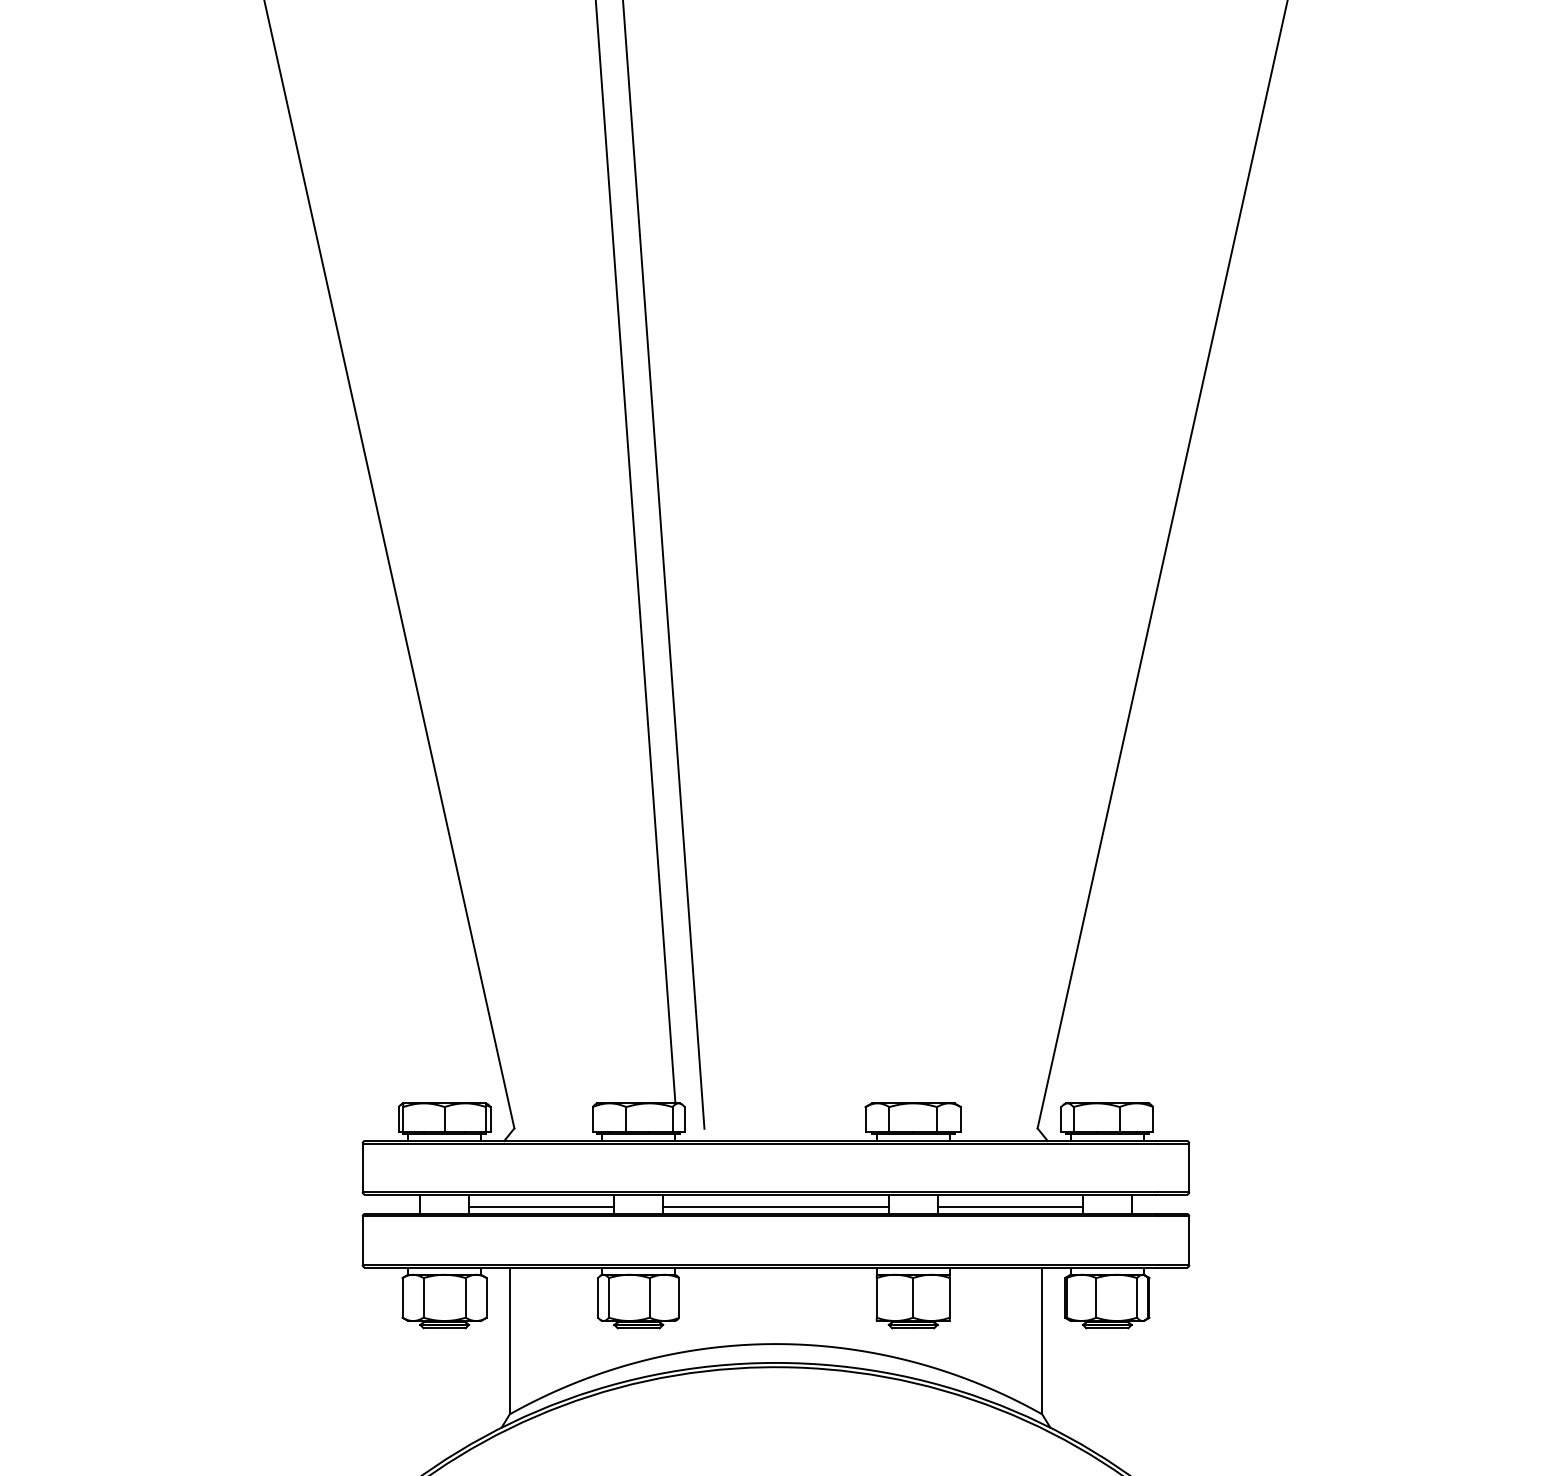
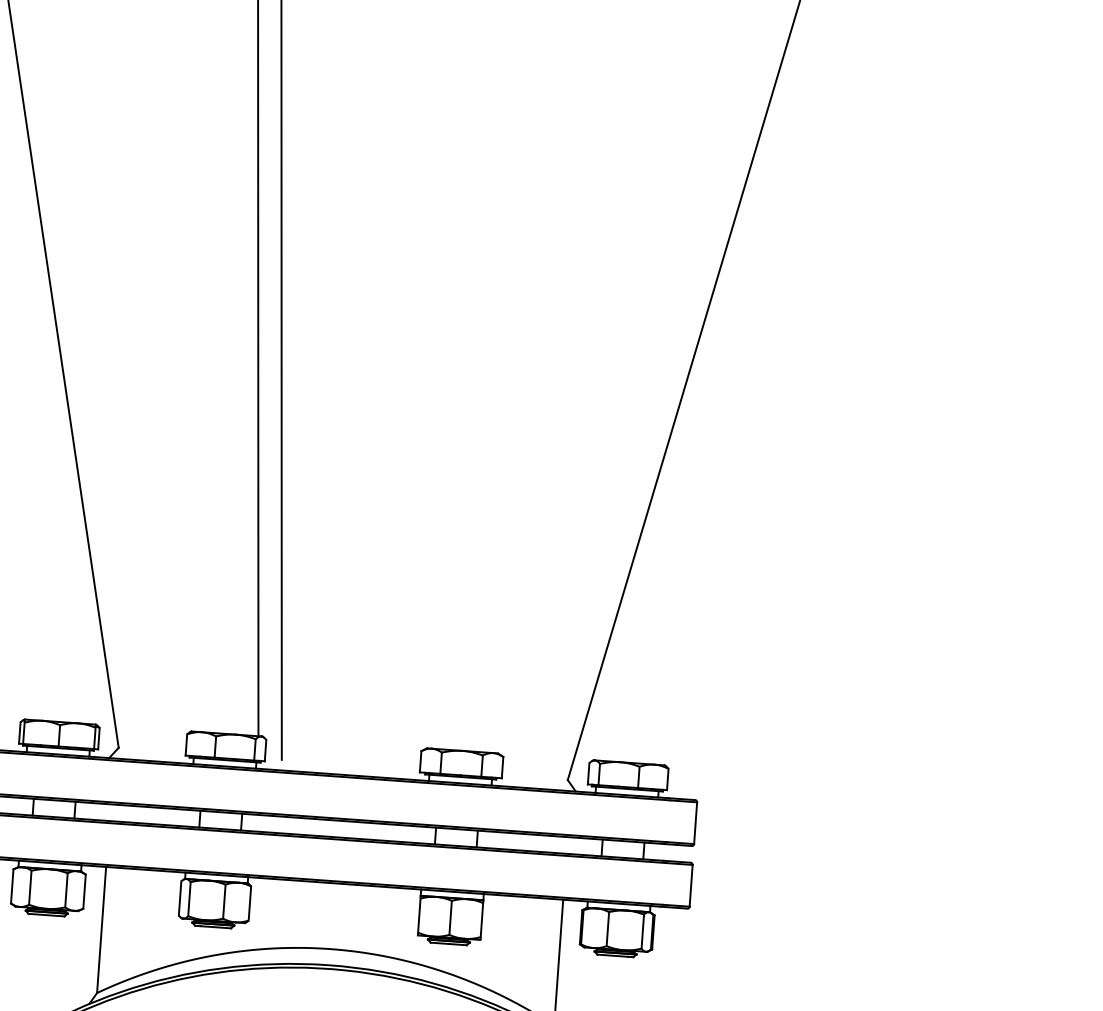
line: (541, 1206) -> (137, 816), removed
line: (775, 1206) -> (338, 830), removed
line: (1010, 1206) -> (539, 845), removed

